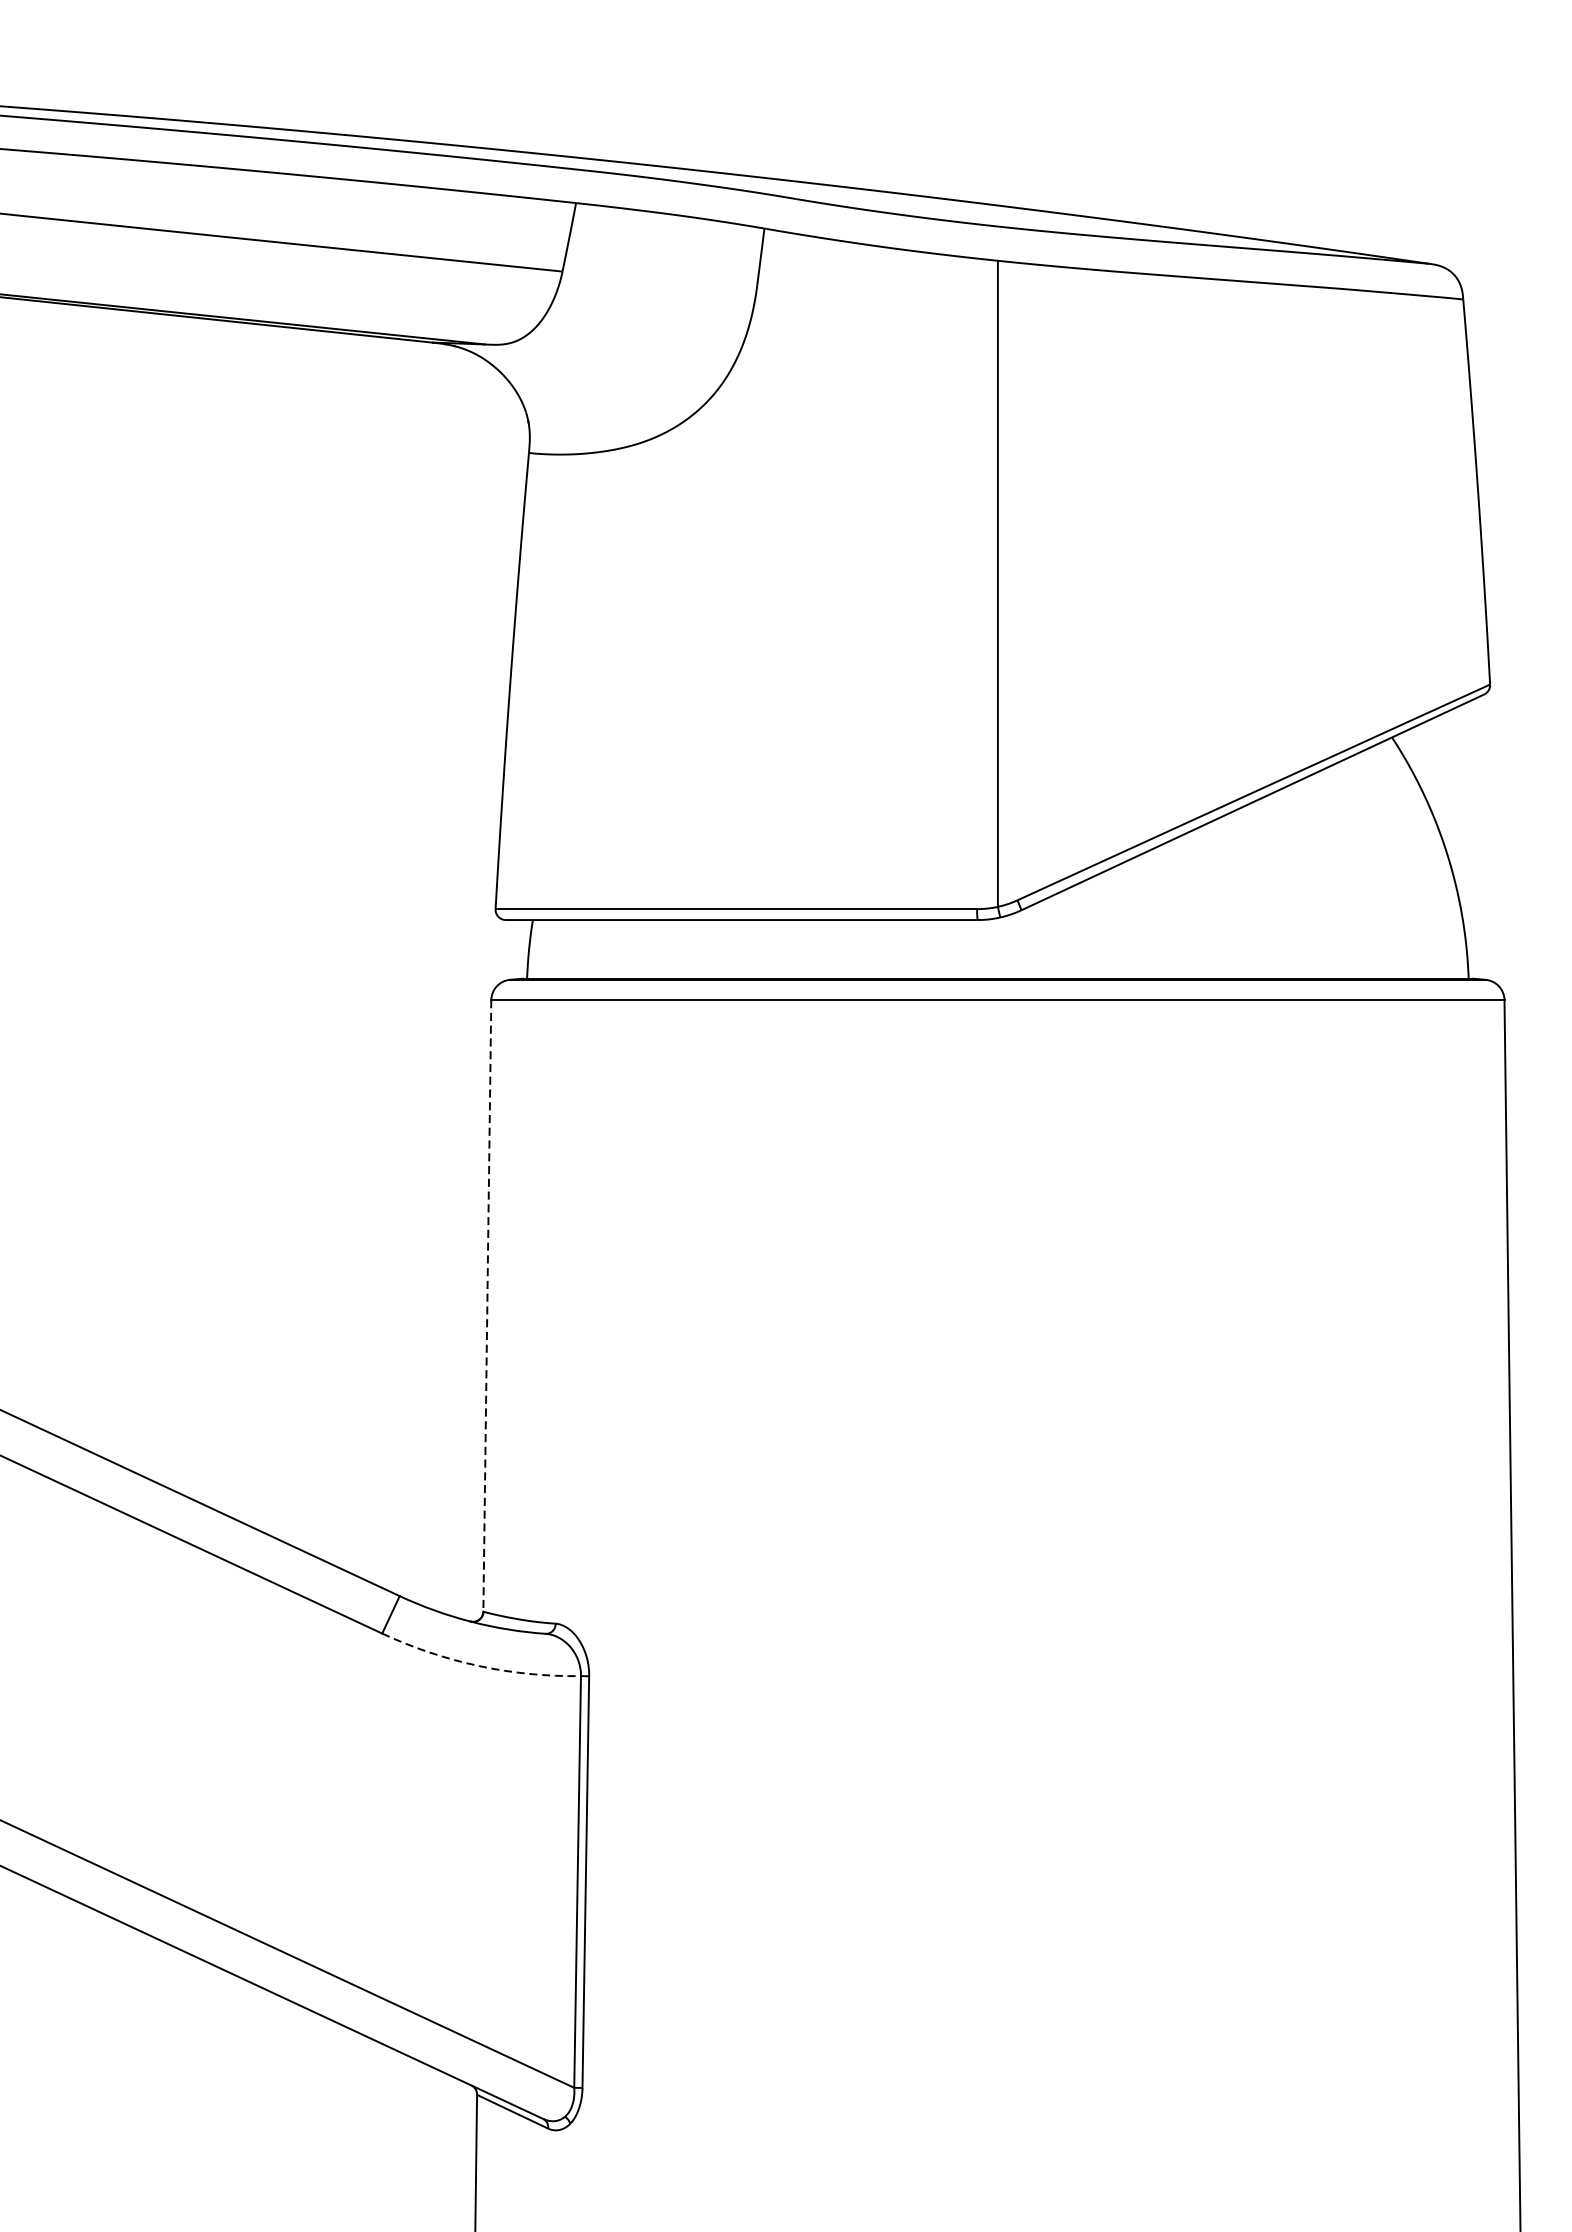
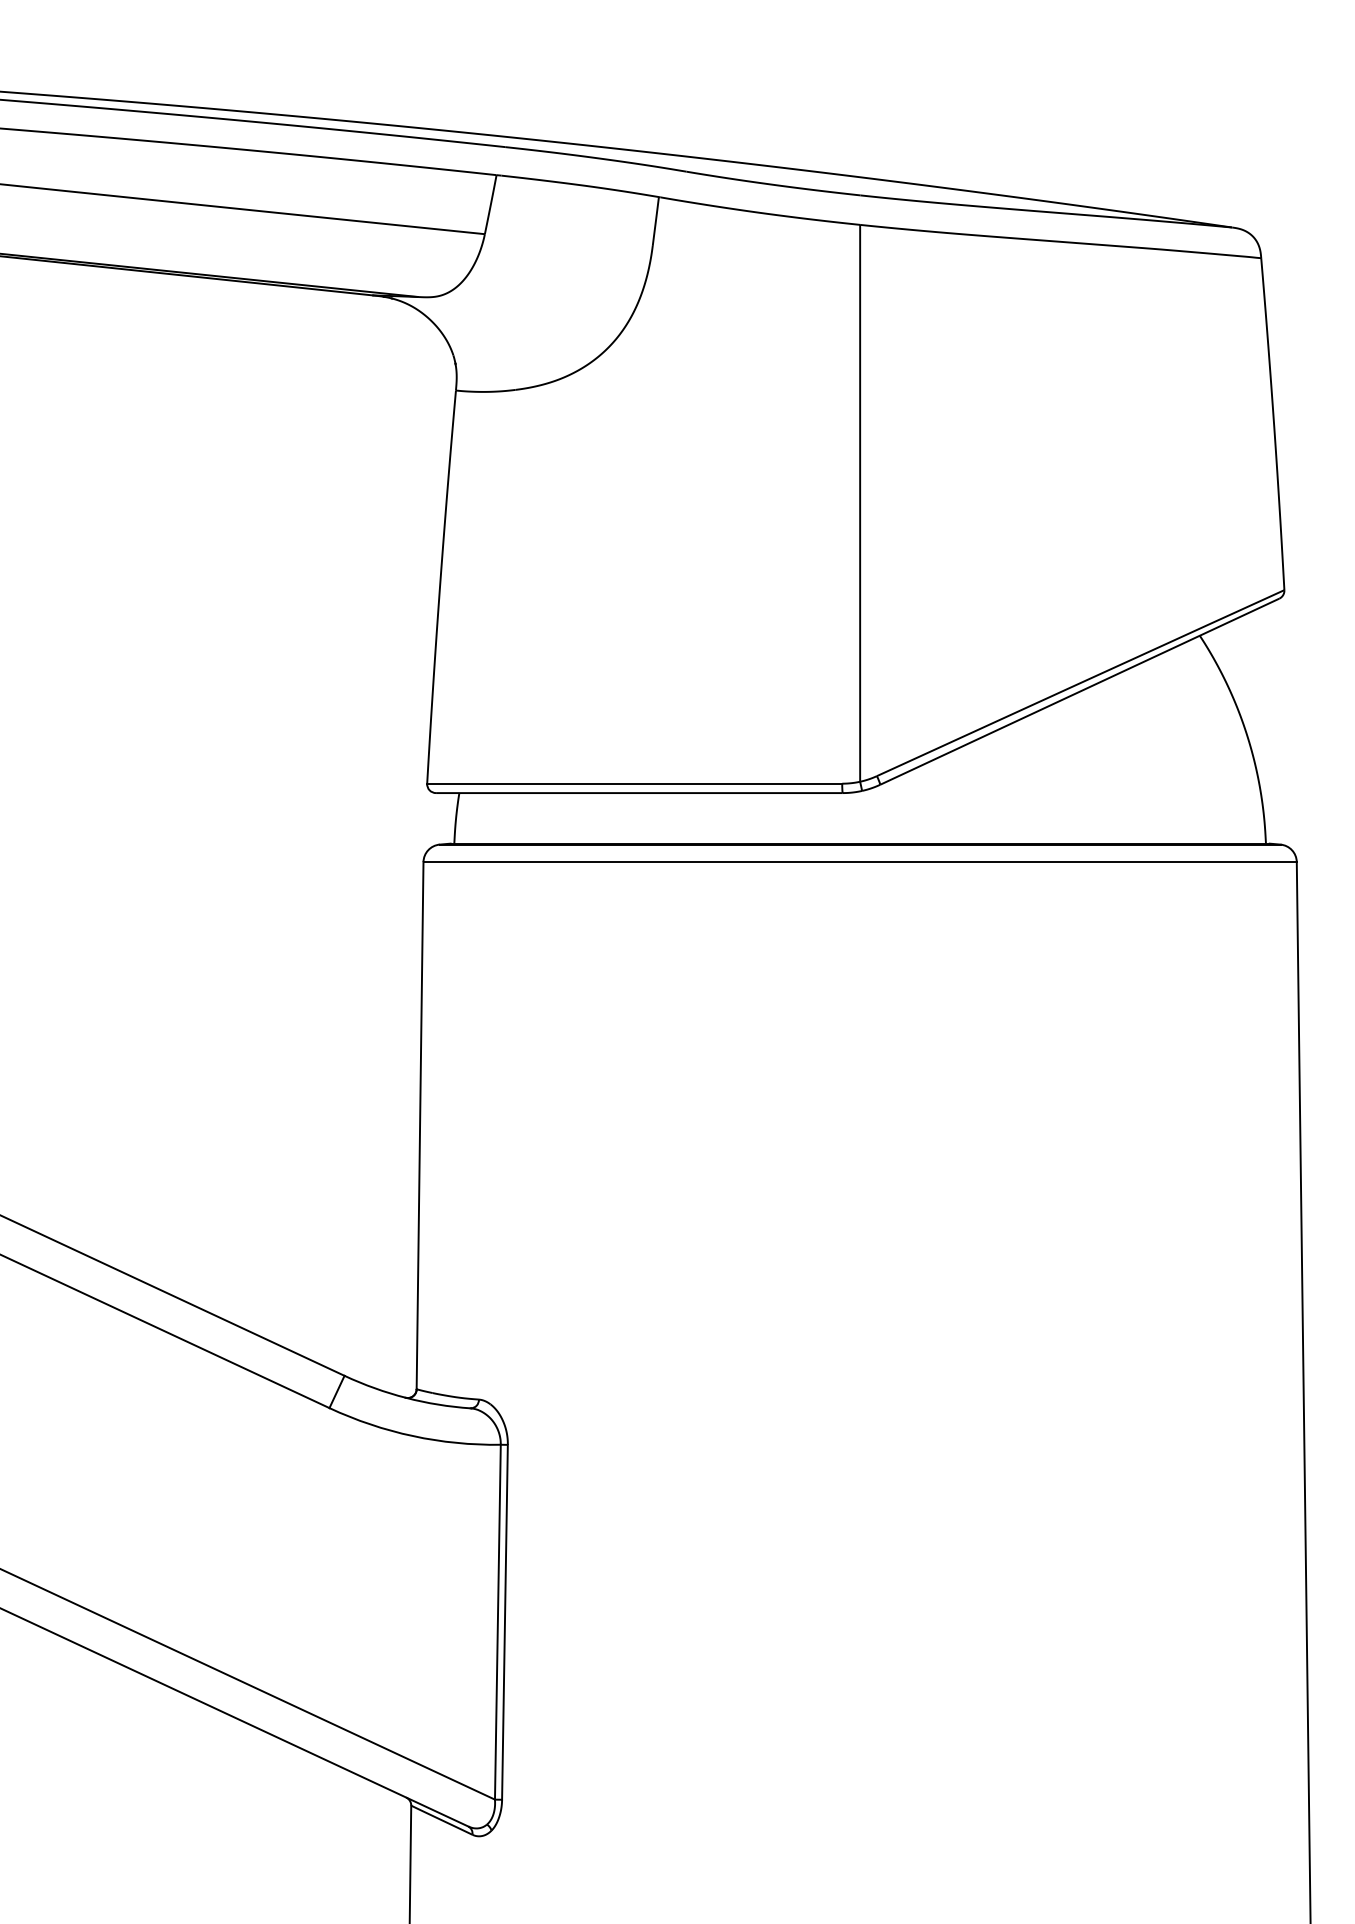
line: (487, 1305) -> (420, 1125), dashed -> solid
arc: (479, 1666) -> (413, 1436), dashed -> solid

